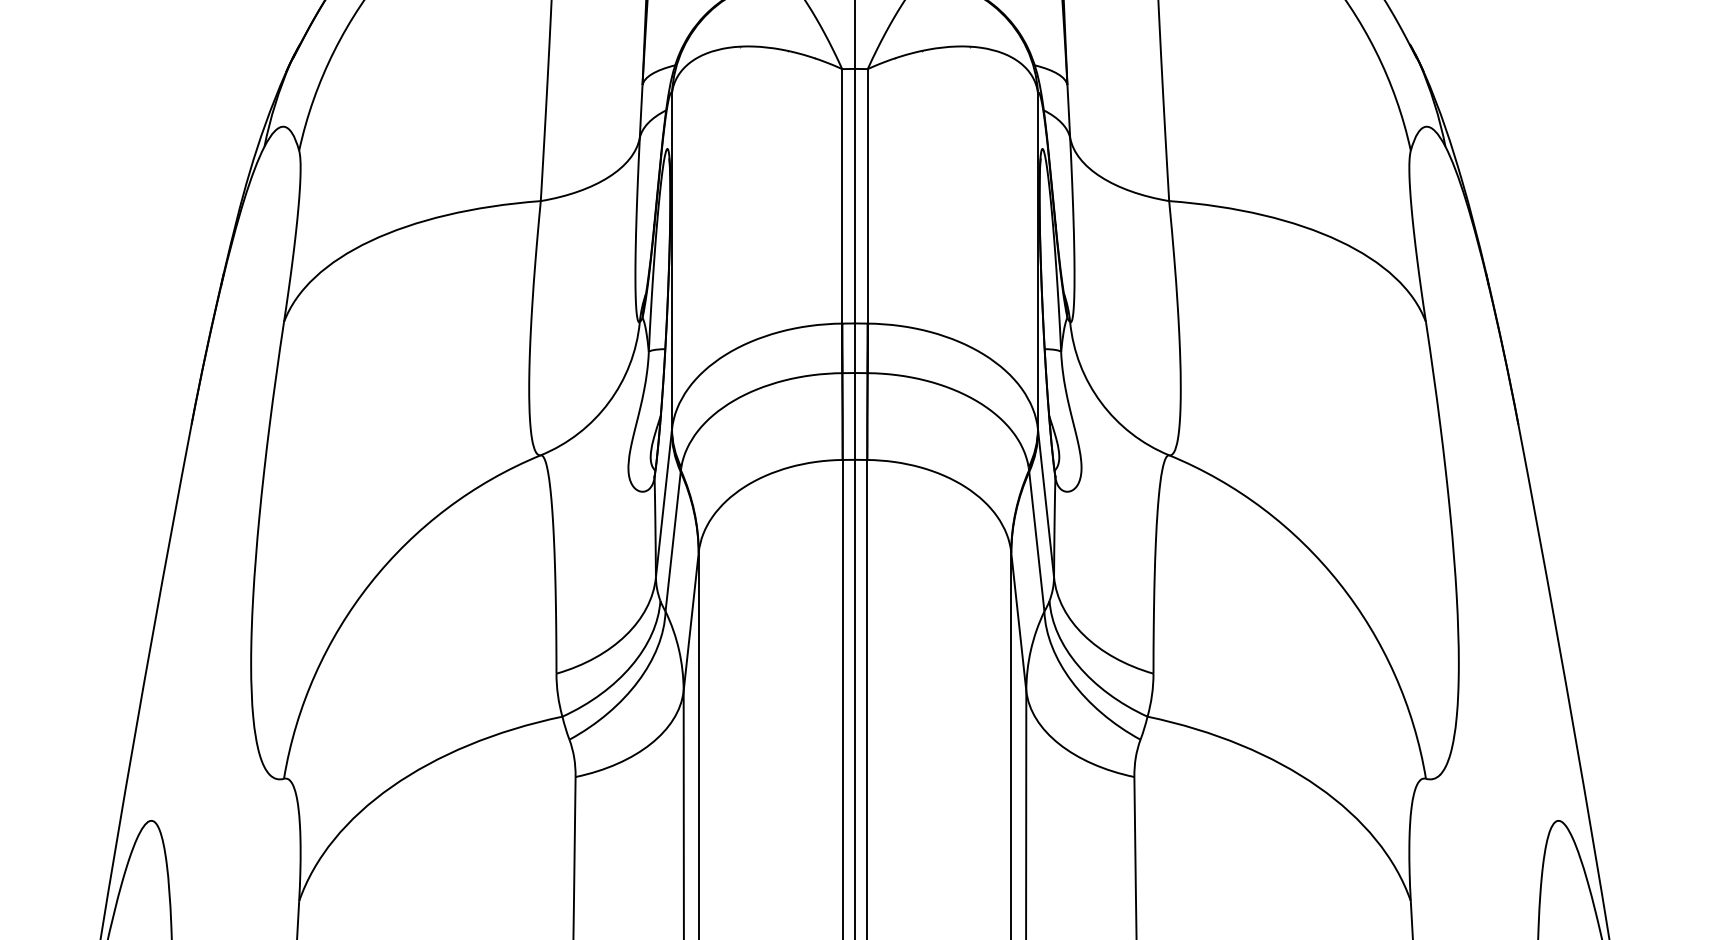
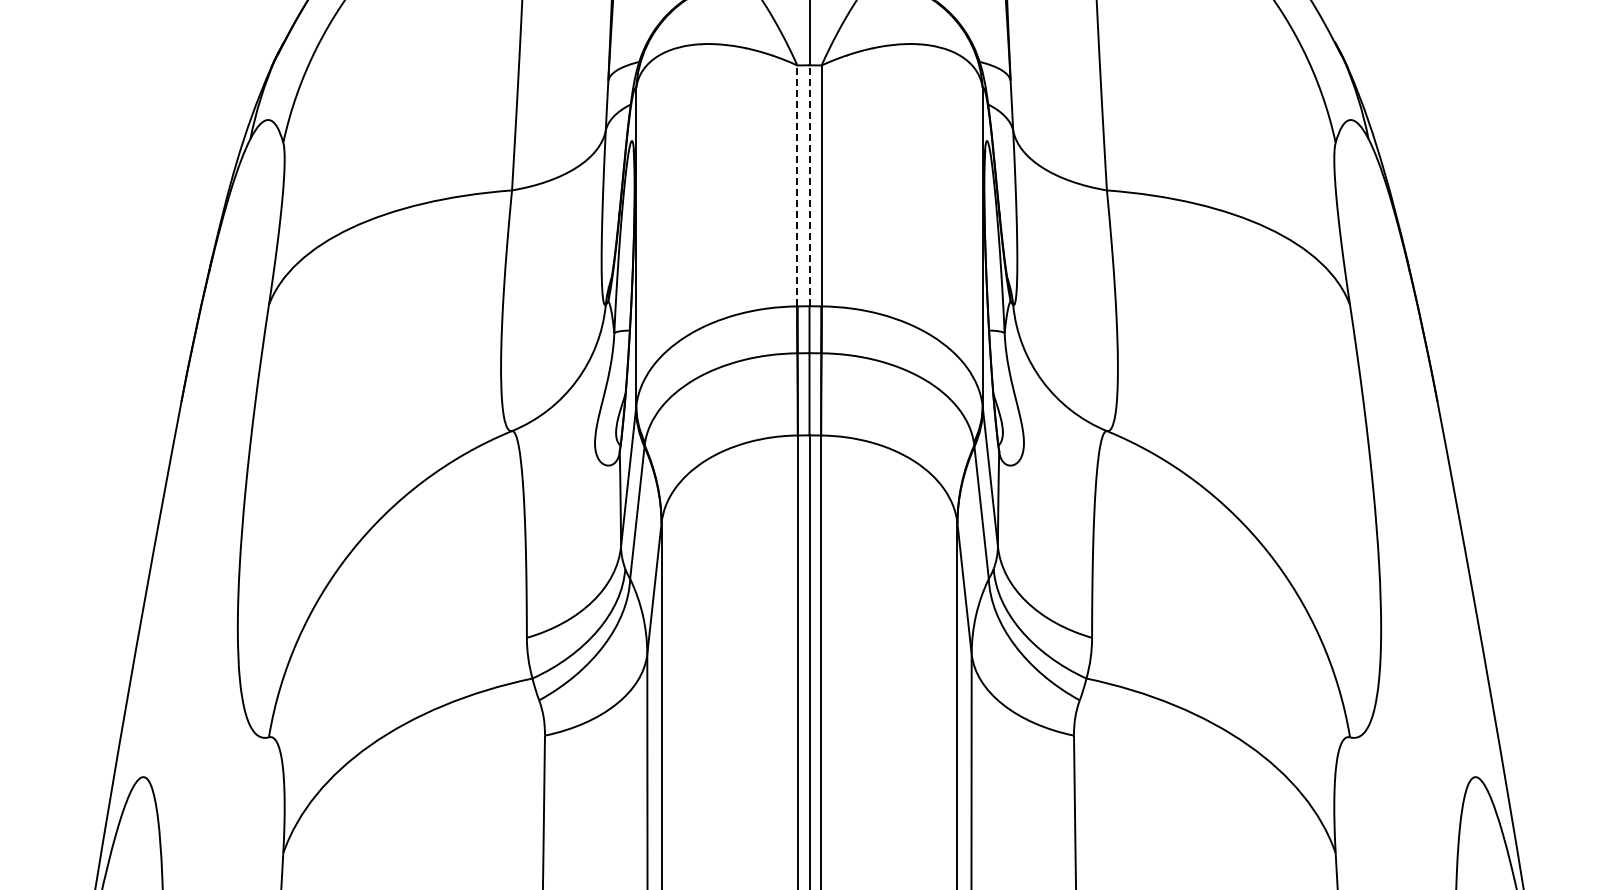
line: (842, 195) -> (797, 185), solid -> dashed
line: (855, 195) -> (809, 185), solid -> dashed

